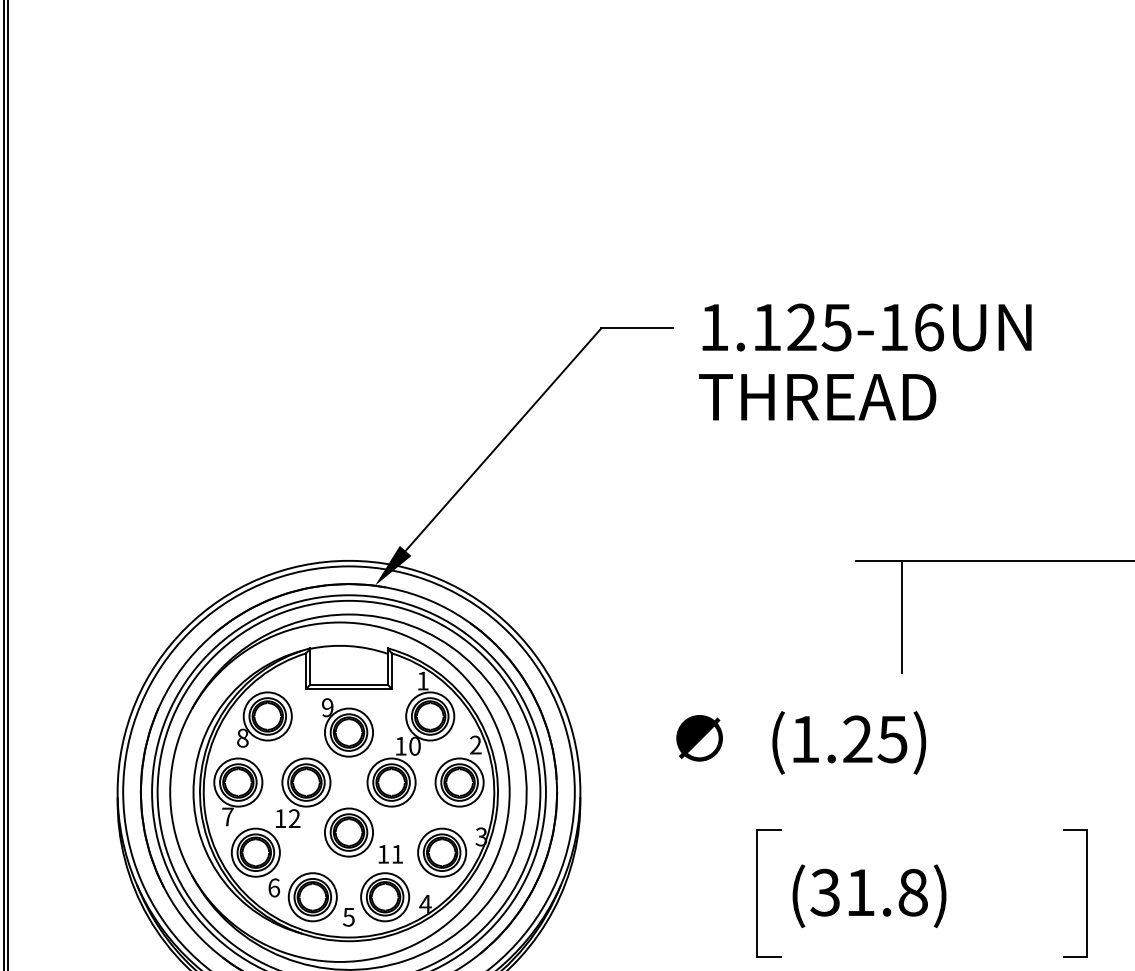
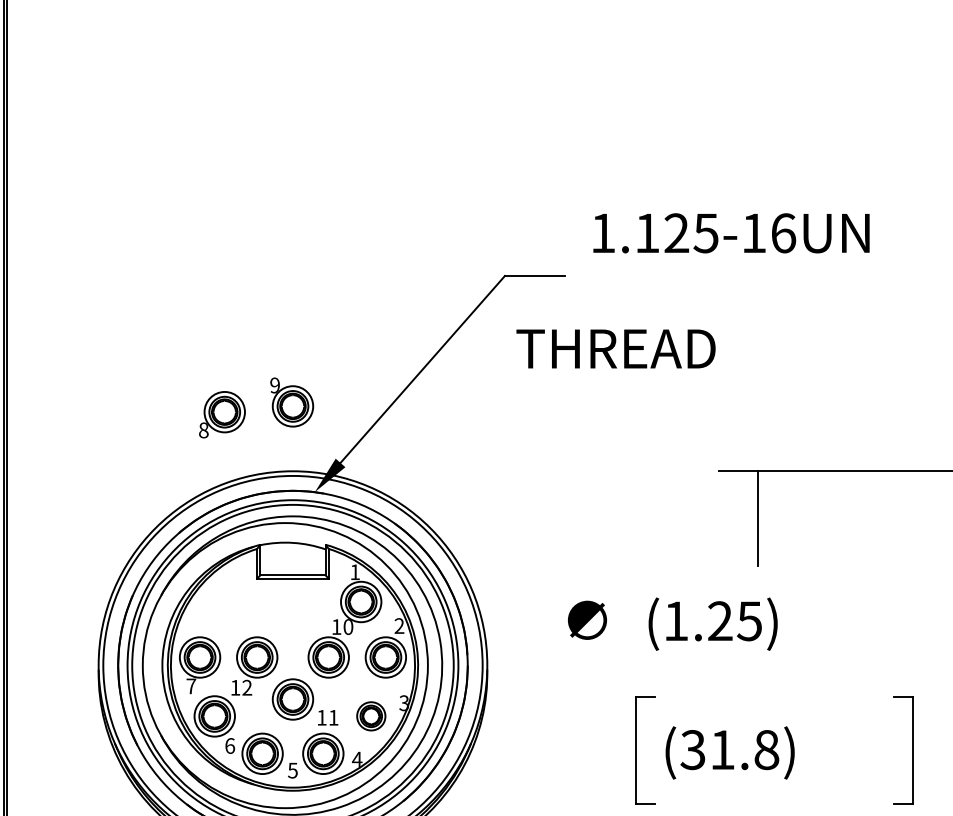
text: (866, 327) -> (730, 233), moved
text: (817, 397) -> (615, 349), moved
part: (264, 719) -> (222, 414), moved
part: (347, 727) -> (291, 402), moved
part: (442, 852) -> (371, 716), size x0.7

